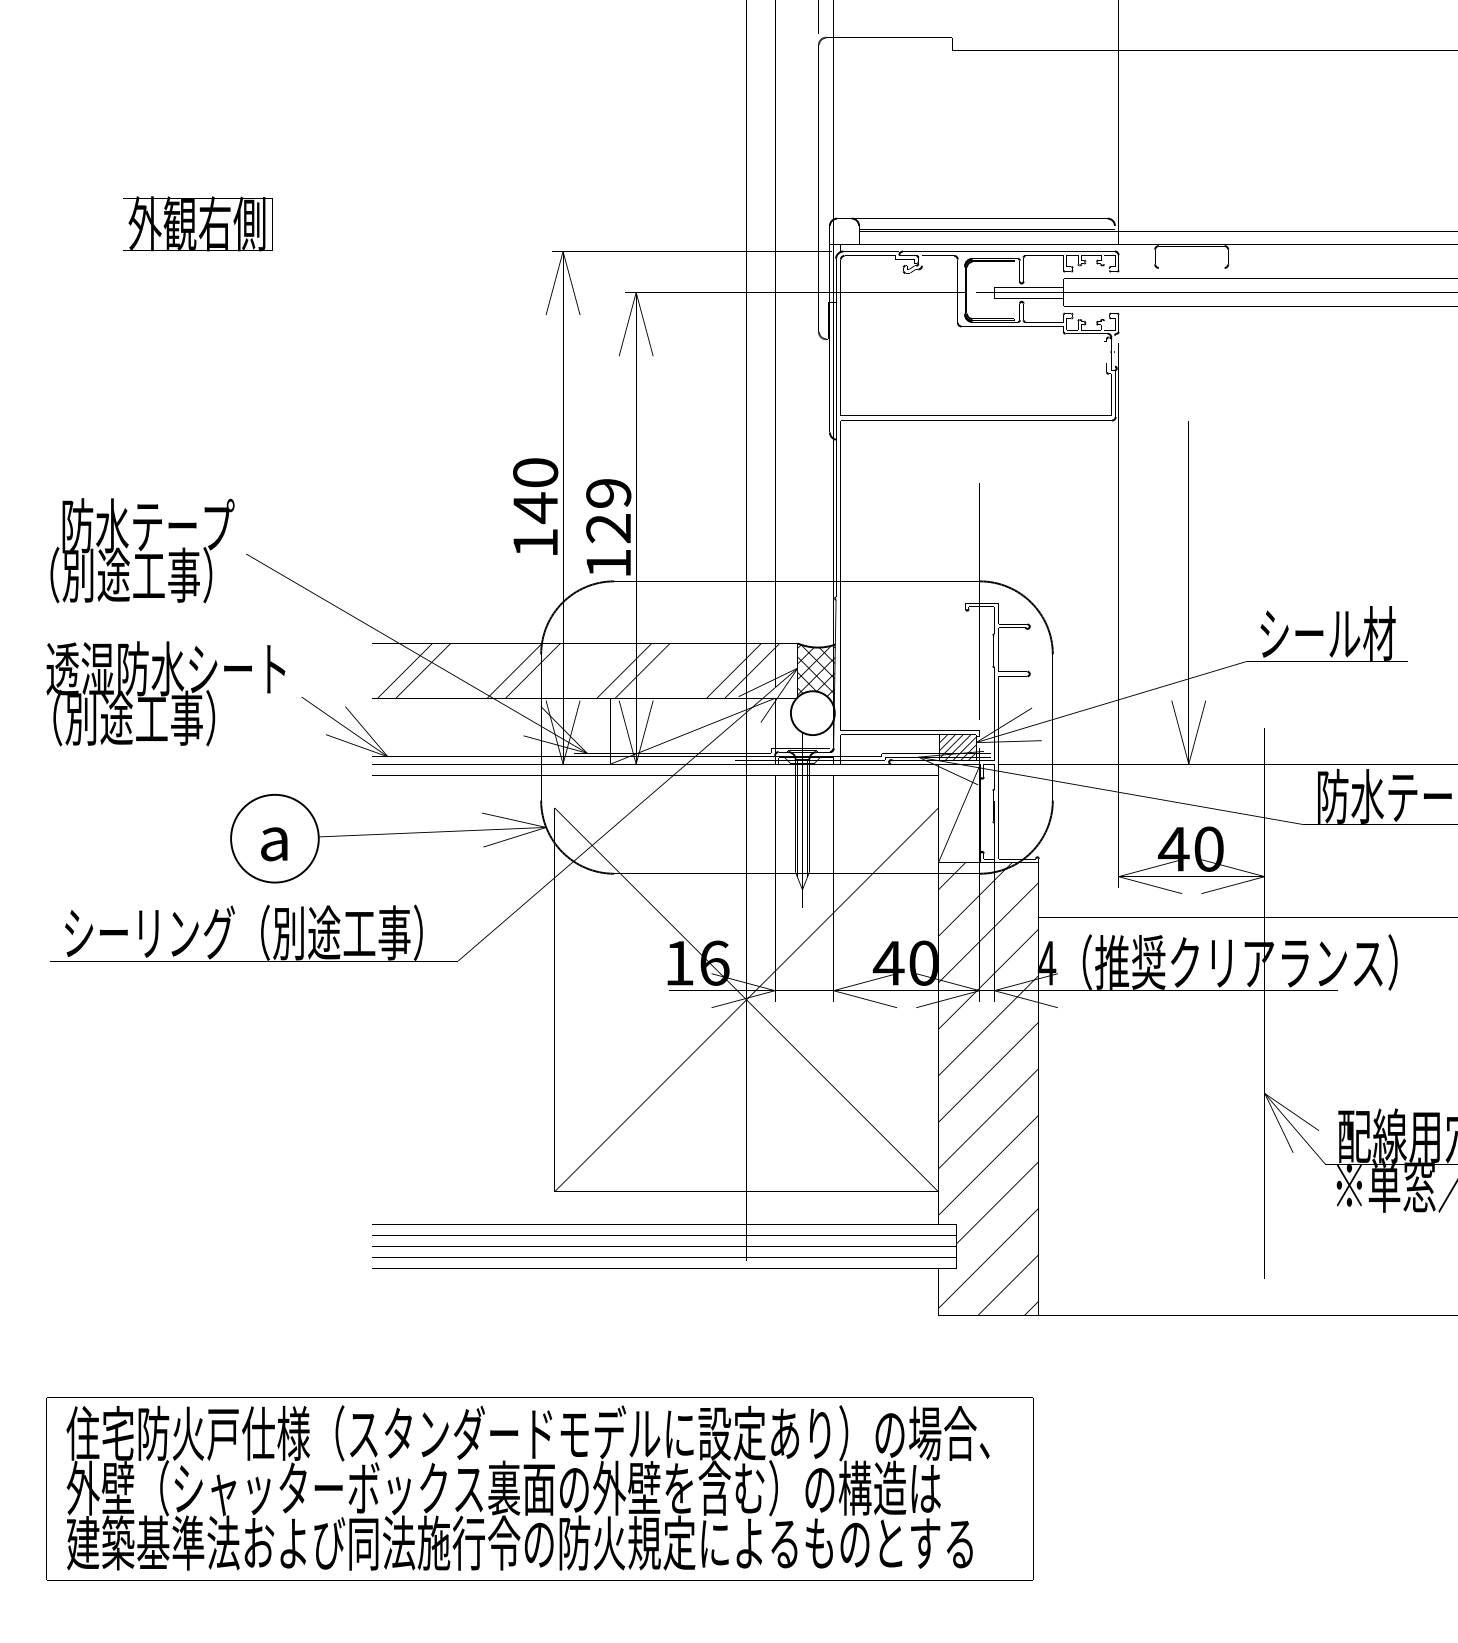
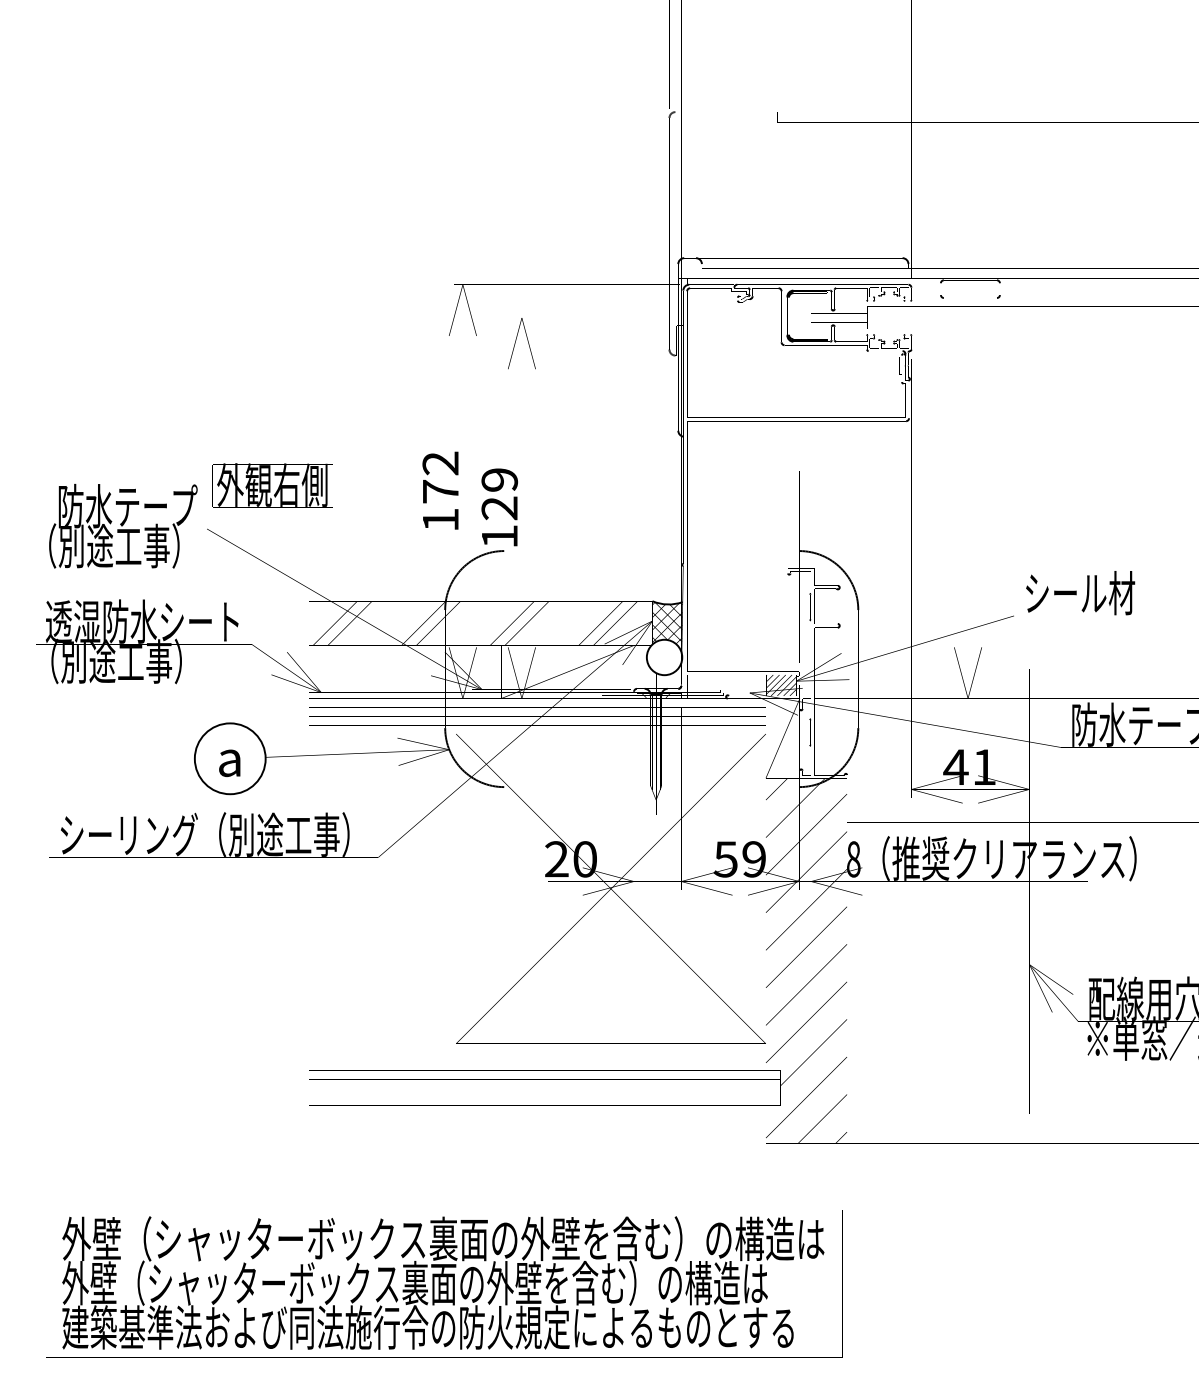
text: (197, 223) -> (272, 485), moved
text: (535, 490) -> (440, 477), 140 -> 172
text: (1209, 849) -> (984, 767), 40 -> 41
text: (697, 963) -> (571, 859), 16 -> 20
text: (905, 963) -> (739, 859), 40 -> 59
text: (1046, 963) -> (853, 859), 4 -> 8
text: (539, 1432) -> (443, 1238), 住宅防火戸仕様（スタンダードモデルに設定あり）の場合、 -> 外壁（シャッターボックス裏面の外壁を含む）の構造は

